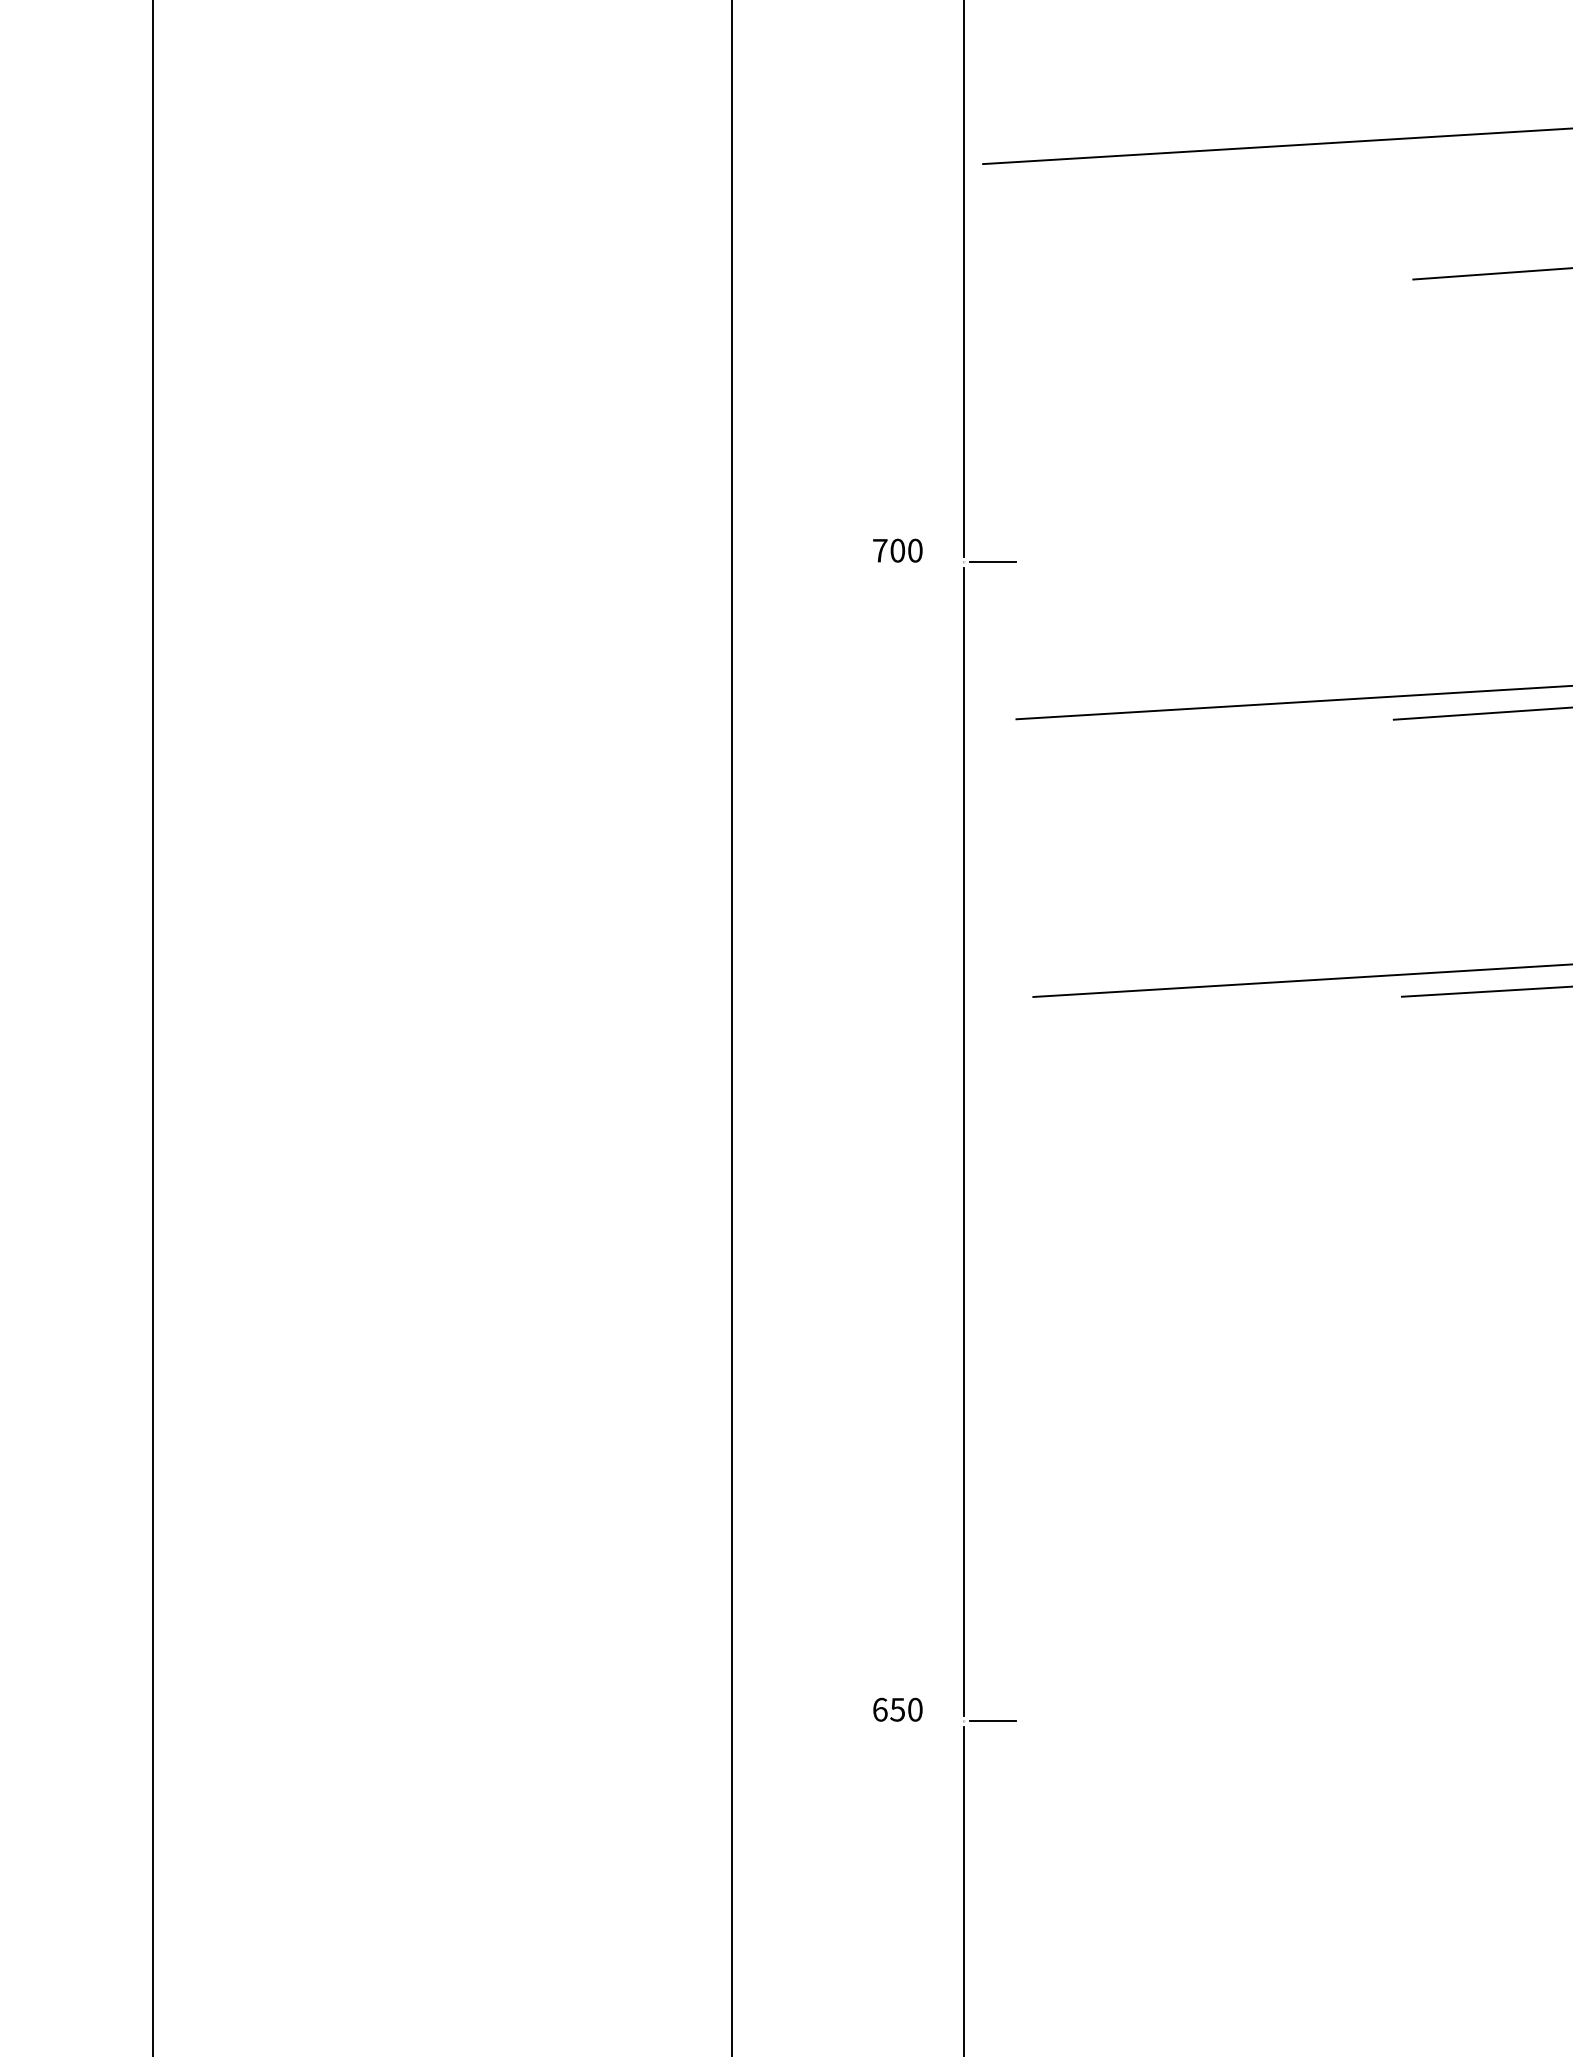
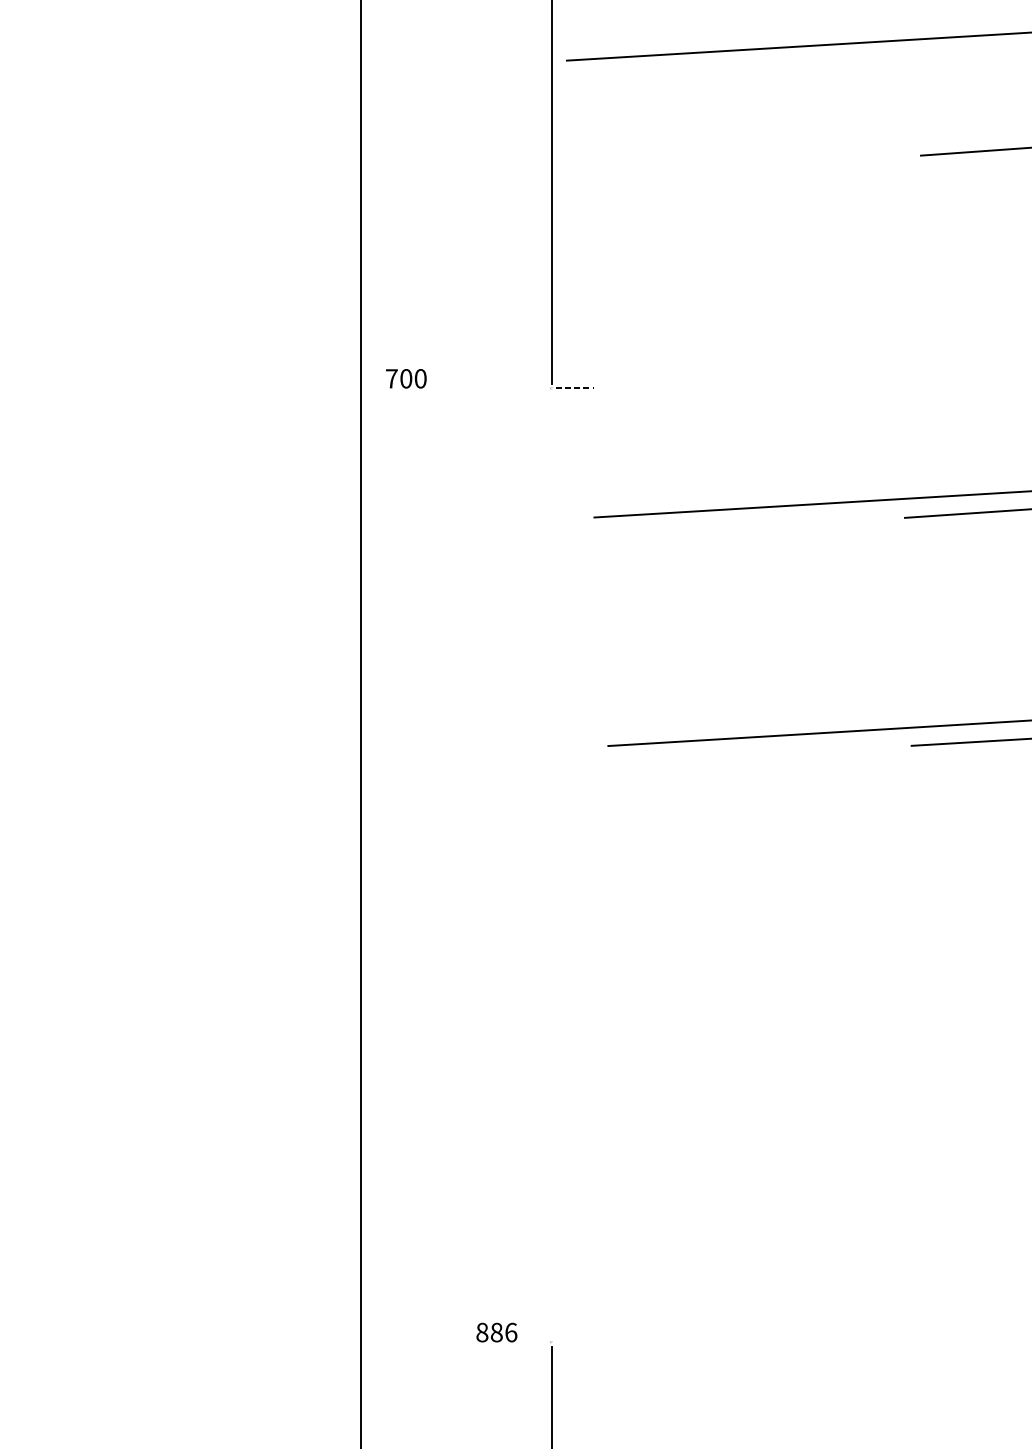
text: (897, 550) -> (406, 378), moved
line: (993, 562) -> (575, 388), solid -> dashed
line: (964, 1141) -> (551, 864), removed
text: (897, 1709) -> (496, 1332), 650 -> 886
line: (993, 1721) -> (575, 1342), removed

